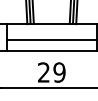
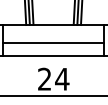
text: (59, 72) -> (62, 79), 29 -> 24

